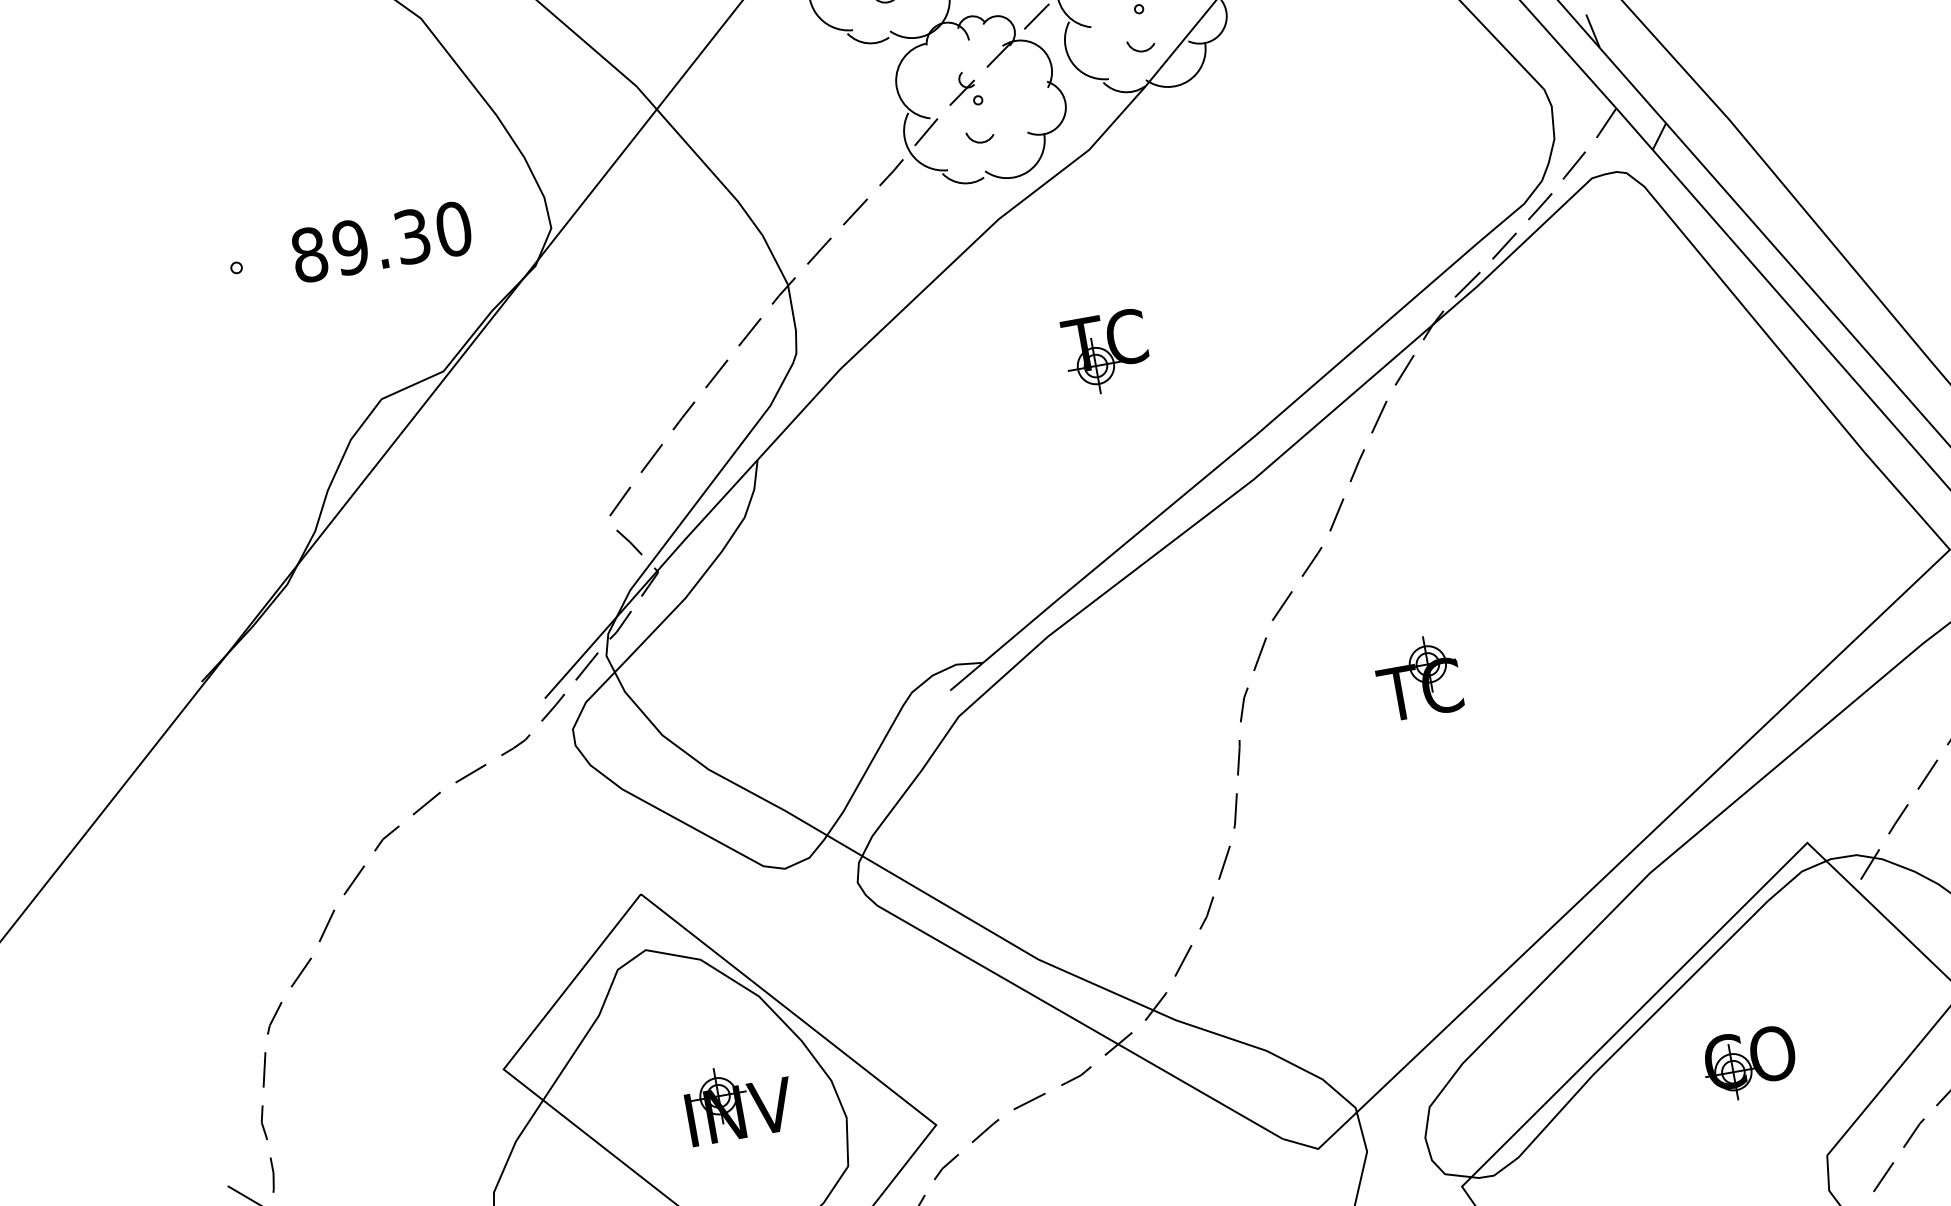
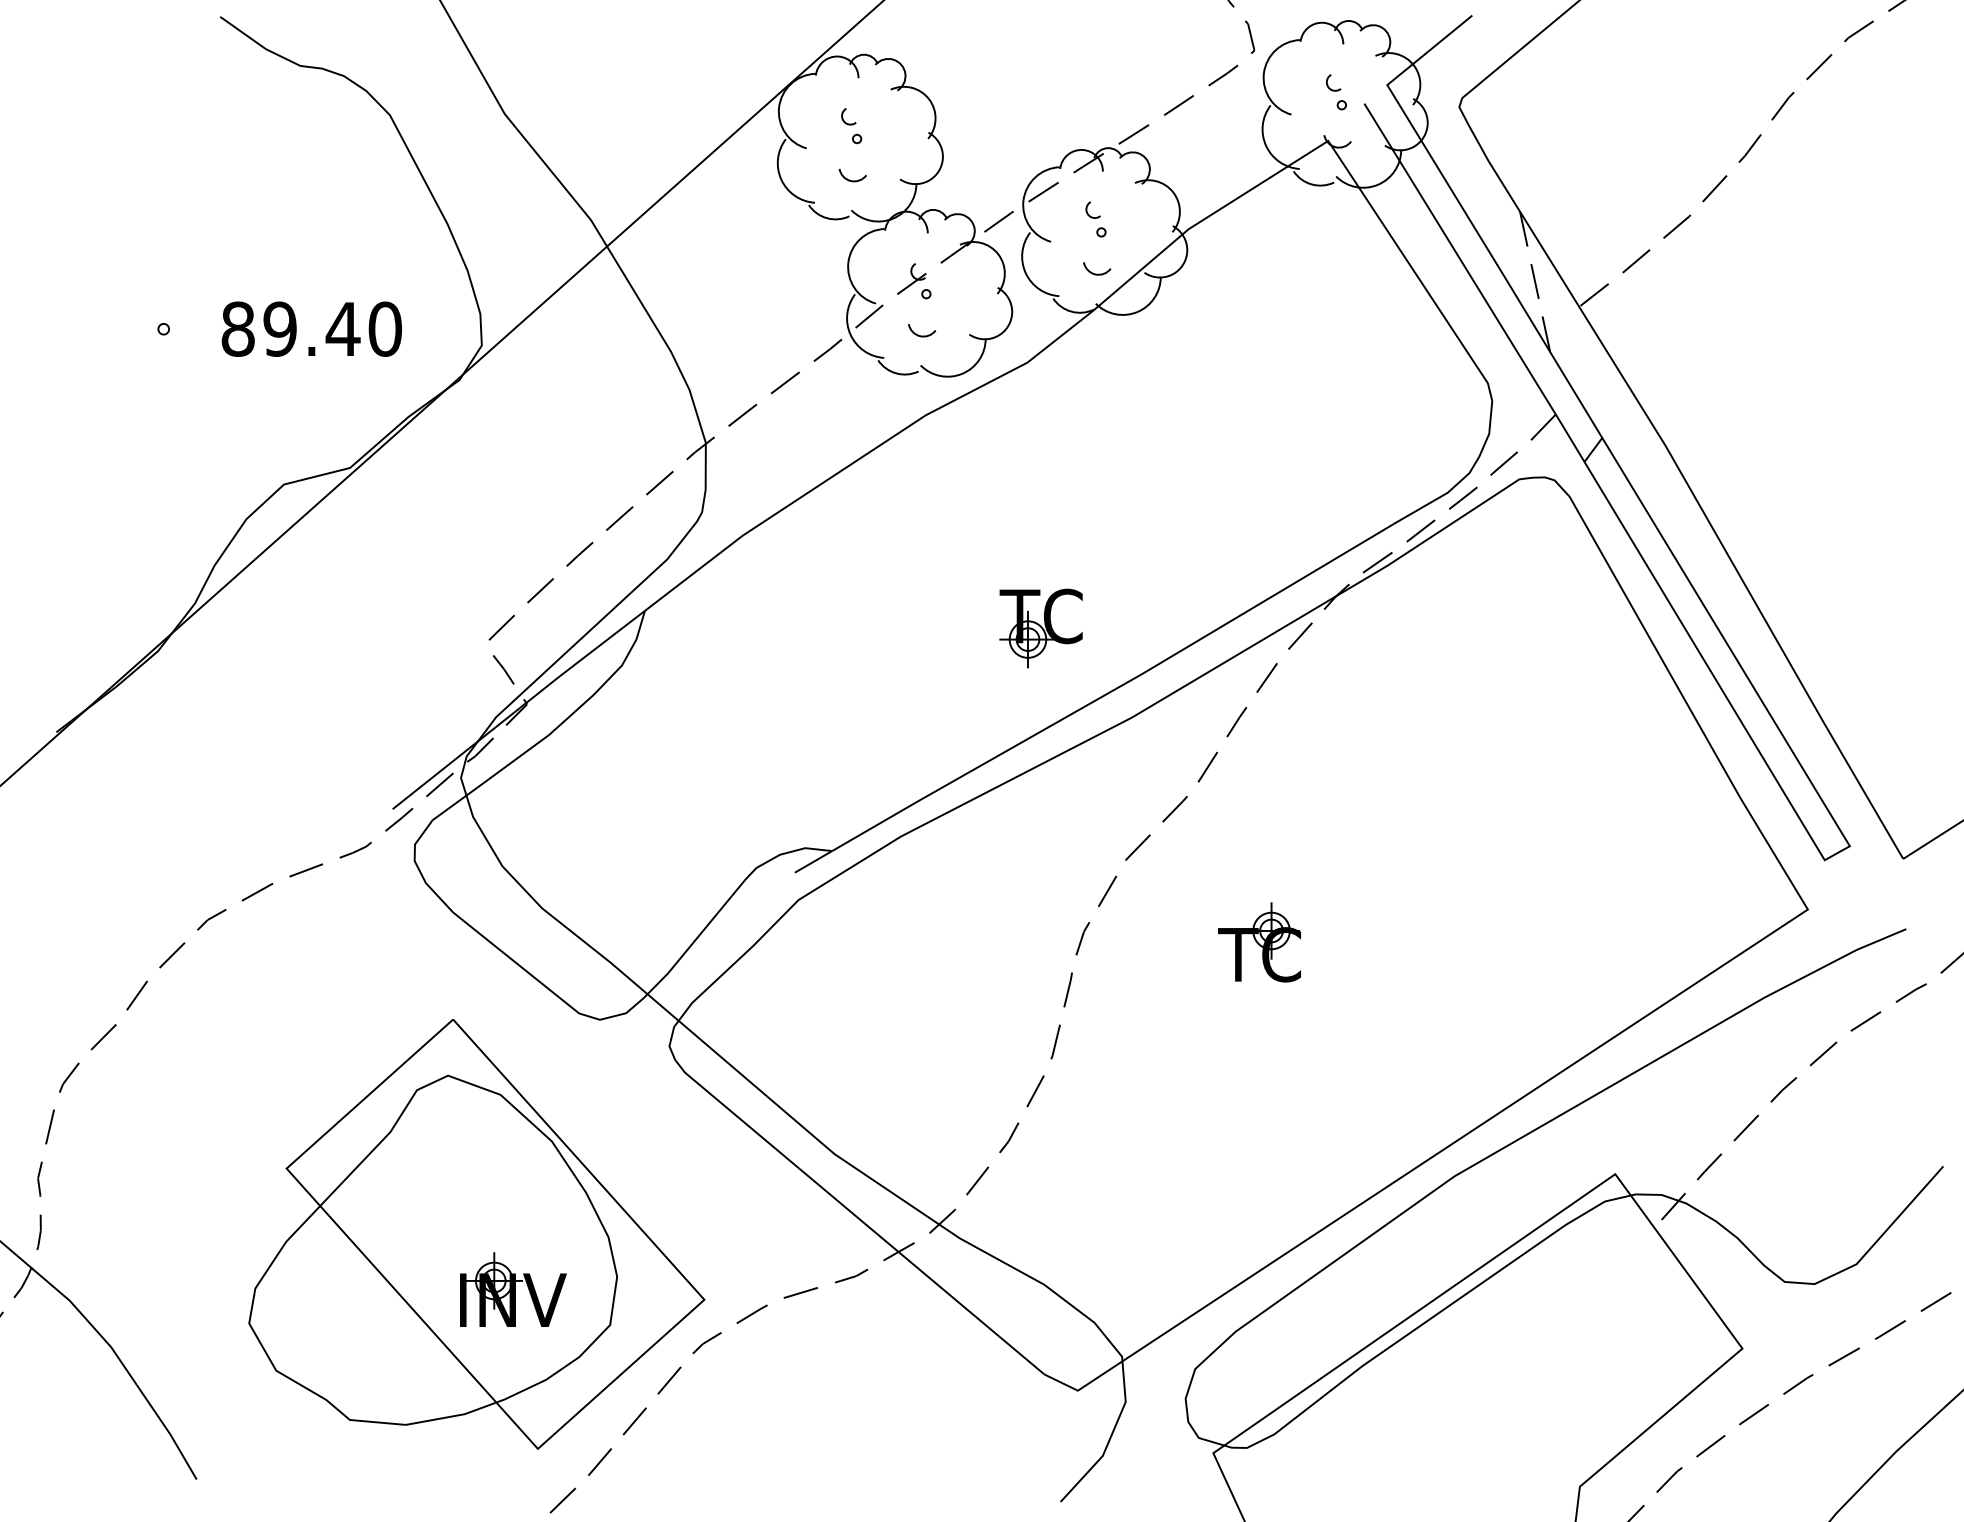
text: (411, 235) -> (342, 328), 89.30 -> 89.40
part: (1106, 353) -> (1040, 628), moved
part: (1749, 1063) -> (1519, 1382), removed
part: (738, 1101) -> (513, 1289), moved

